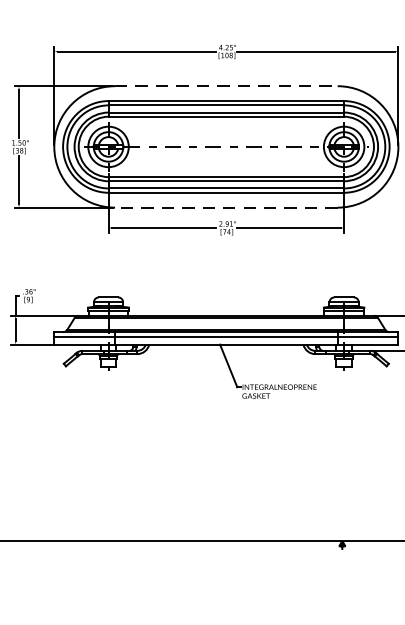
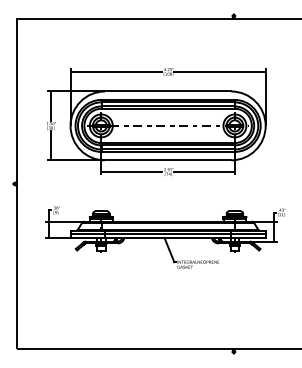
line: (227, 86) -> (168, 91), dashed -> solid
line: (225, 207) -> (167, 160), dashed -> solid

